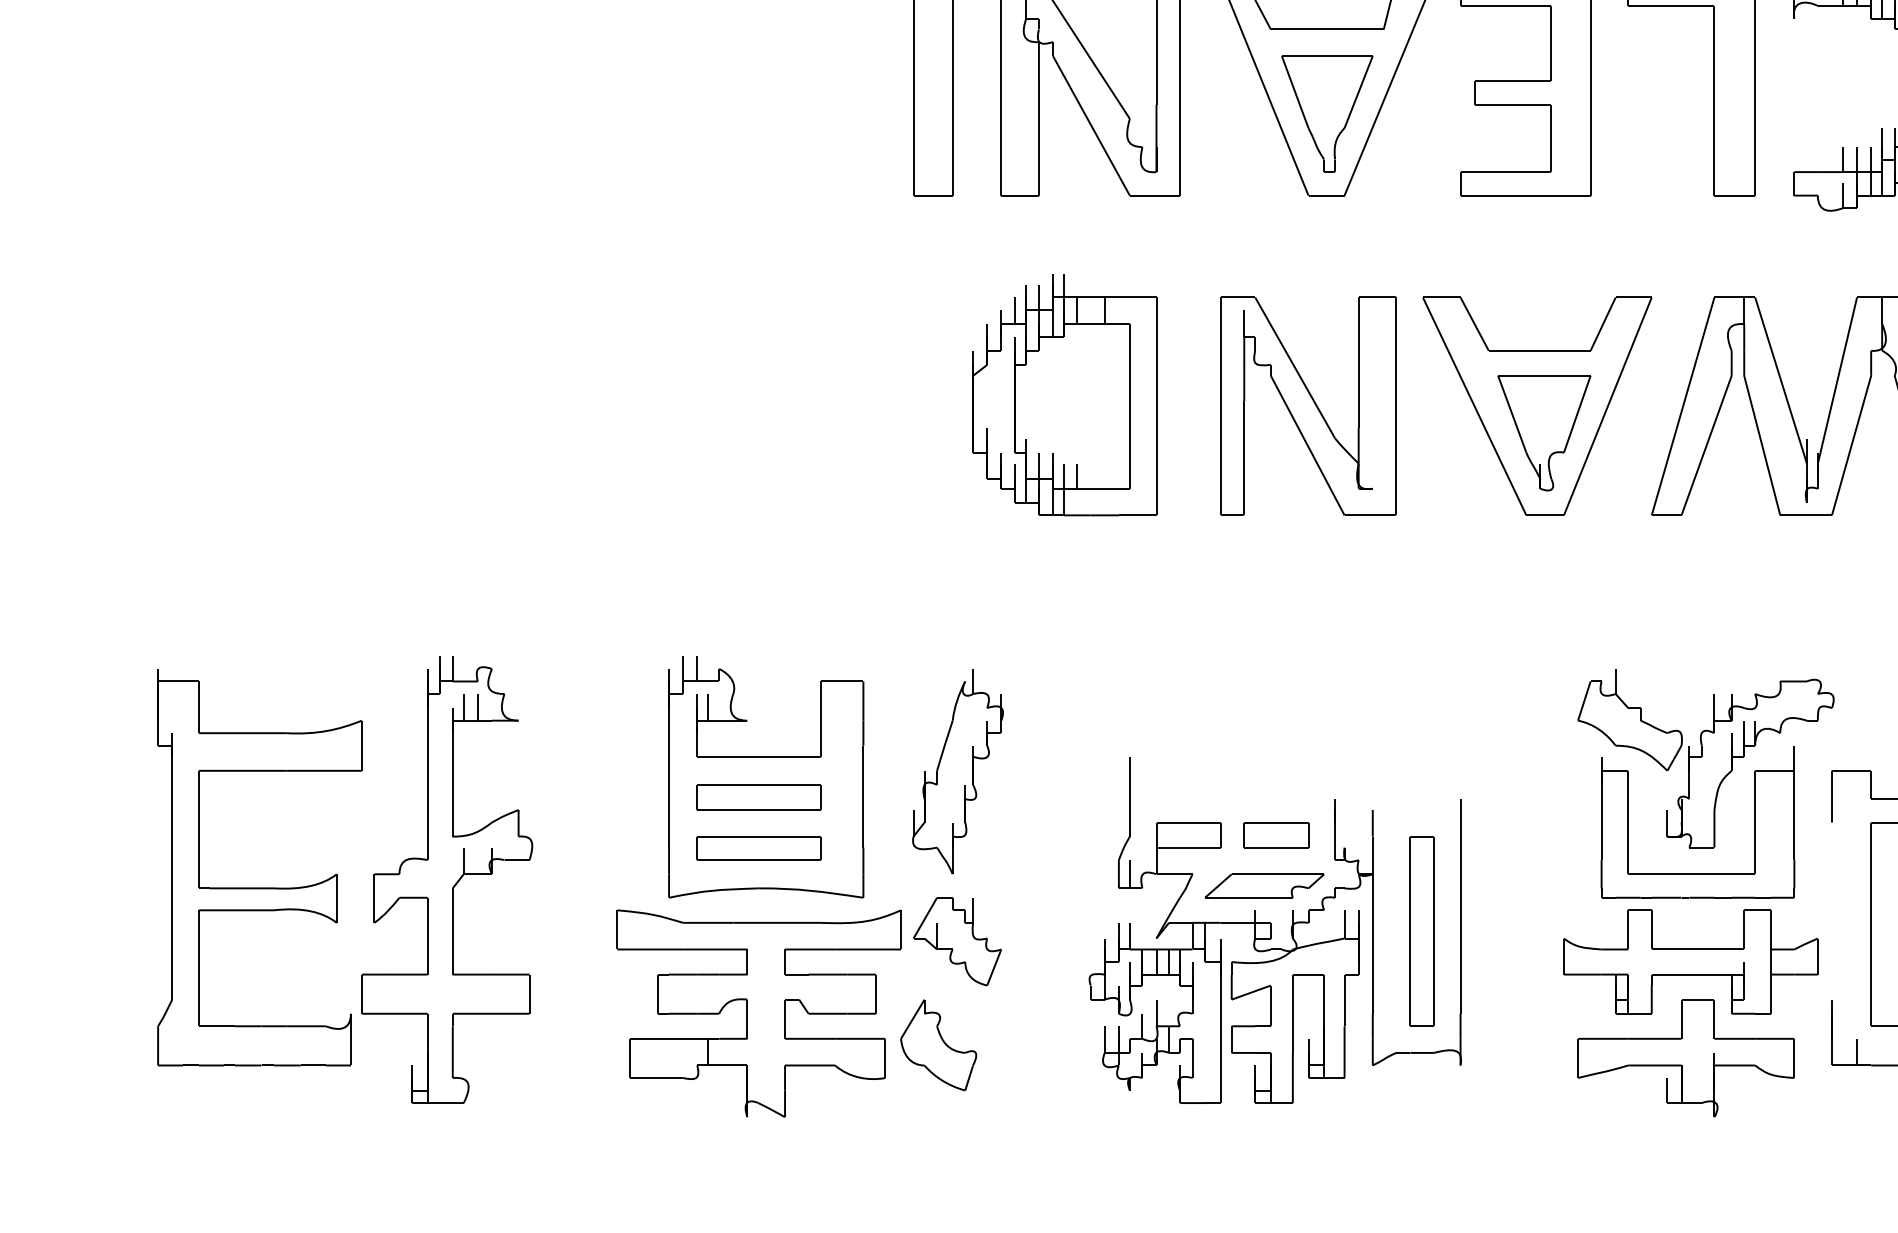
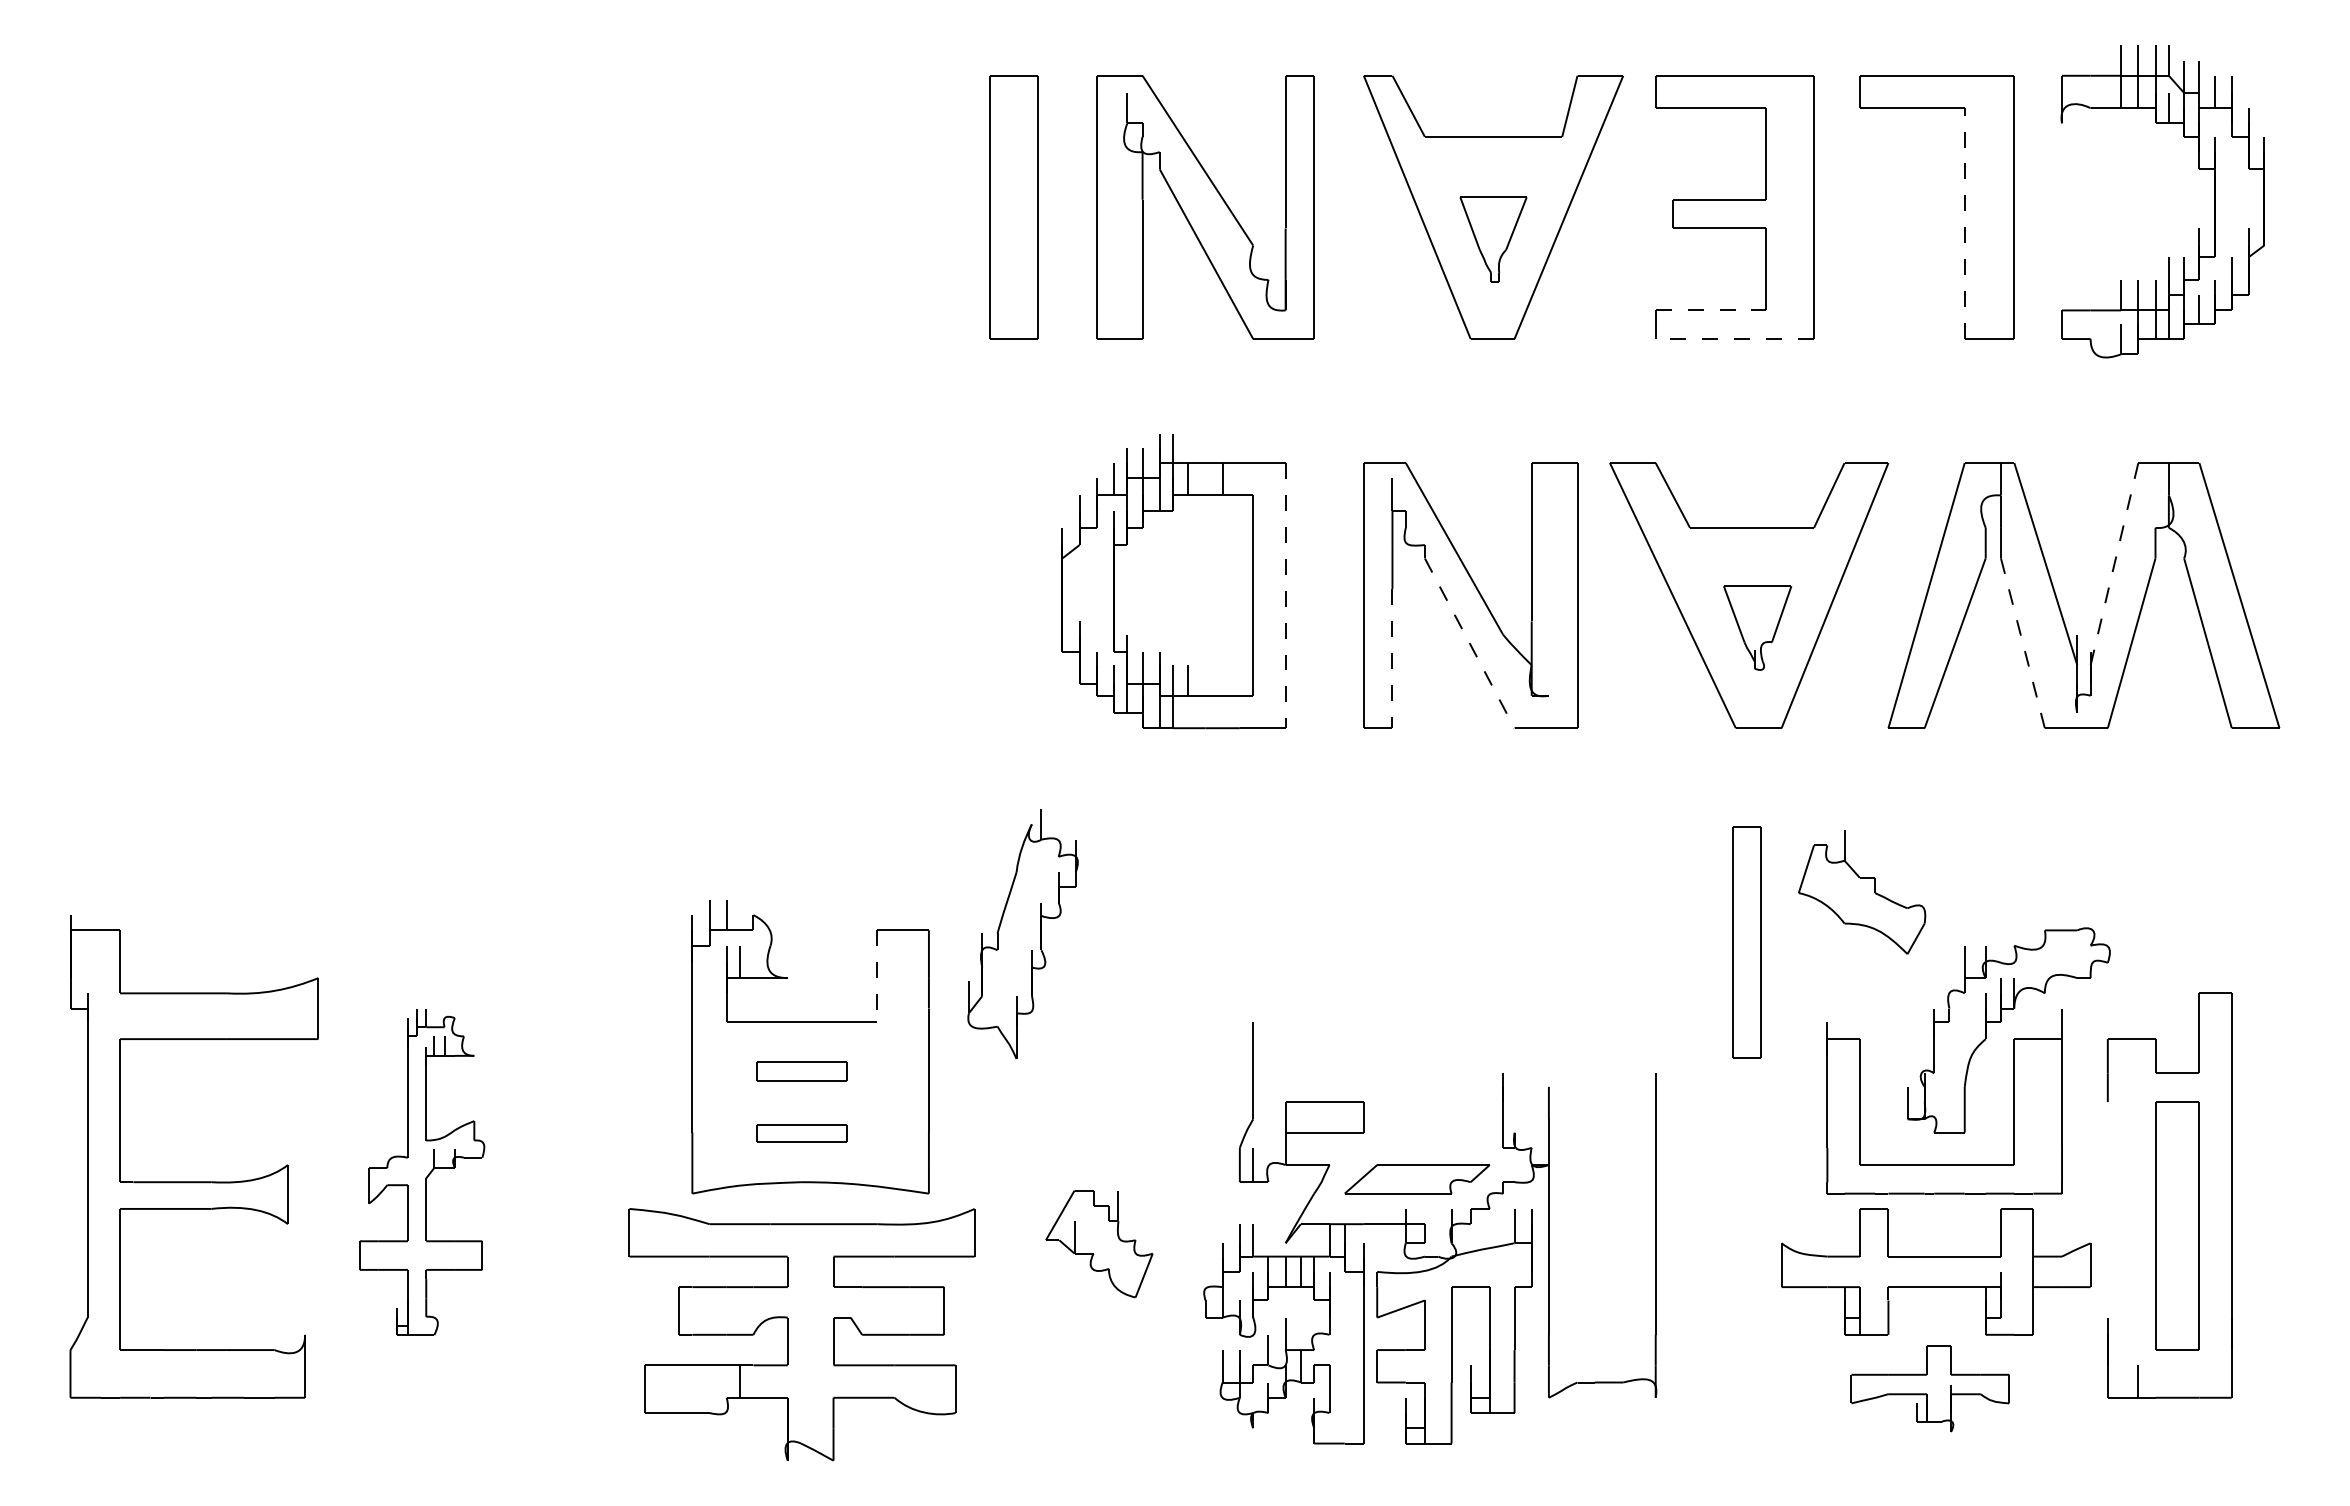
line: (1714, 100) -> (1964, 223), solid -> dashed
part: (1327, 113) -> (1493, 239), size x0.6
line: (1506, 172) -> (1711, 310), solid -> dashed
line: (1525, 195) -> (1734, 339), solid -> dashed
line: (1837, 380) -> (2114, 564), solid -> dashed
line: (1156, 406) -> (1285, 595), solid -> dashed
part: (1544, 432) -> (1757, 627), size x0.6
line: (1307, 445) -> (1469, 643), solid -> dashed
line: (1761, 445) -> (2022, 643), solid -> dashed
line: (1244, 458) -> (1392, 658), solid -> dashed
line: (821, 719) -> (877, 976), solid -> dashed
part: (1630, 720) -> (1862, 892), moved
part: (957, 771) -> (1022, 934), moved
part: (758, 797) -> (801, 1071), size x0.6
part: (1276, 835) -> (1431, 1117), removed
part: (758, 848) -> (801, 1133), size x0.6
part: (446, 880) -> (421, 1172), size x0.6
part: (1421, 931) -> (1746, 942), moved
part: (957, 942) -> (1099, 1244), moved
part: (938, 1044) -> (1020, 1372), removed
part: (1686, 1057) -> (1930, 1388), size x0.6

